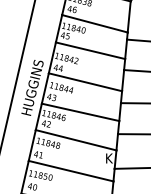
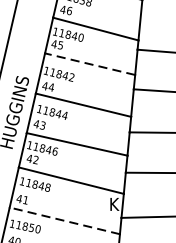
line: (90, 50) -> (90, 63), solid -> dashed
line: (71, 171) -> (65, 221), solid -> dashed

